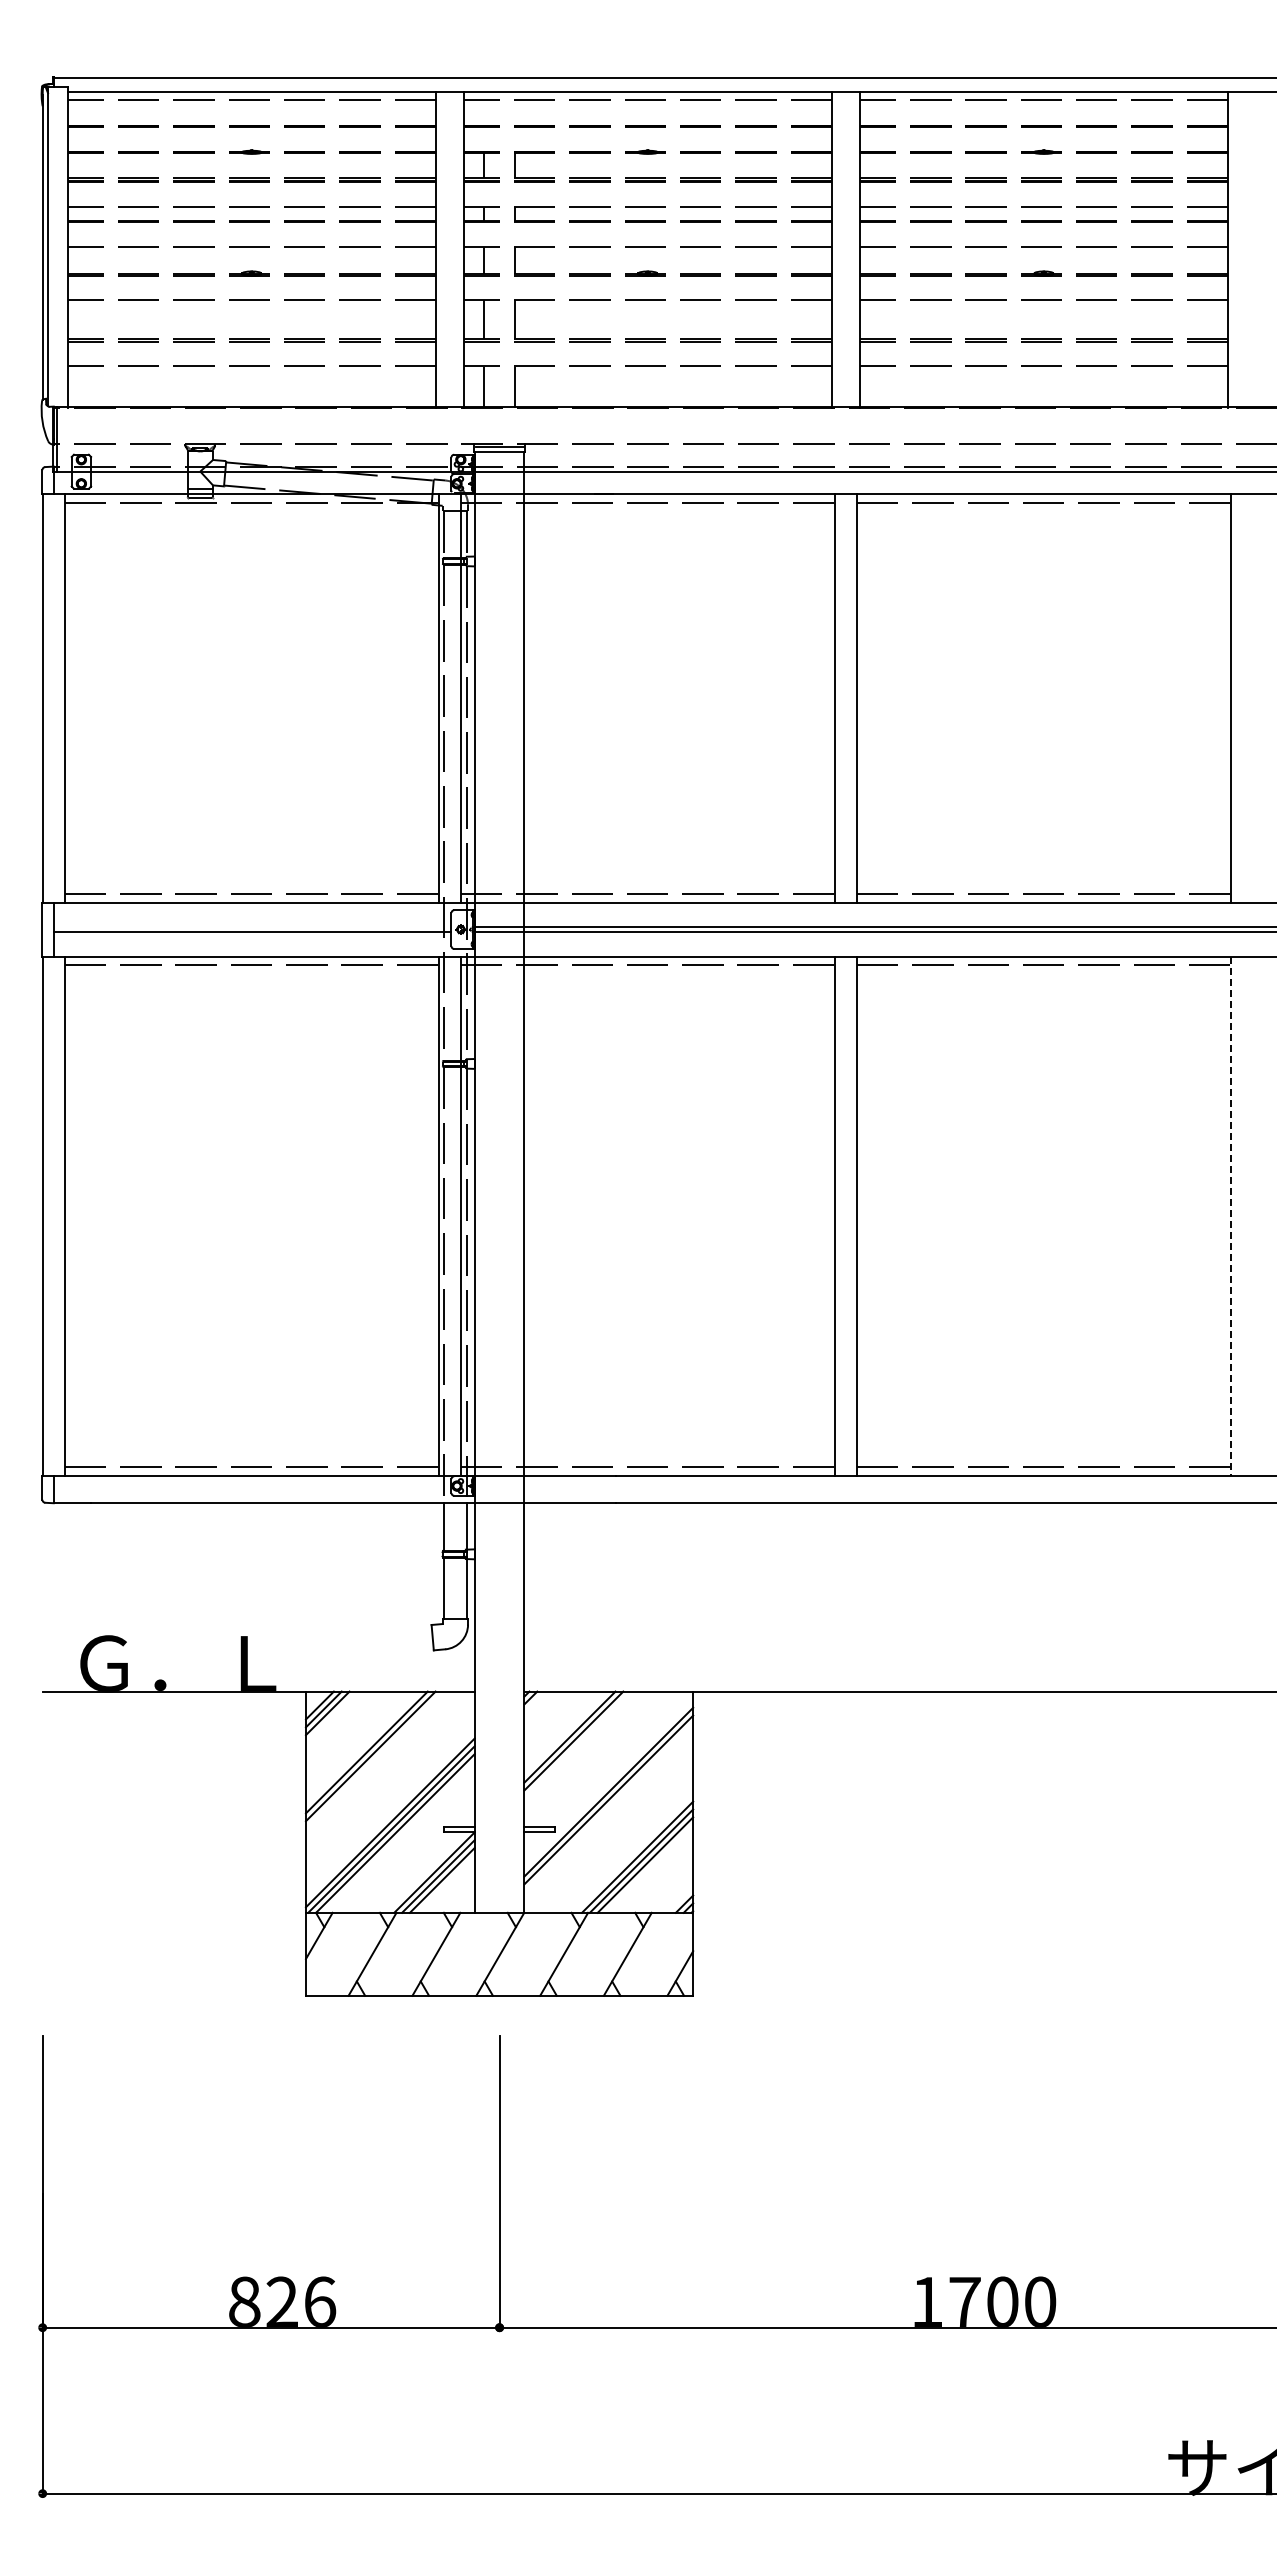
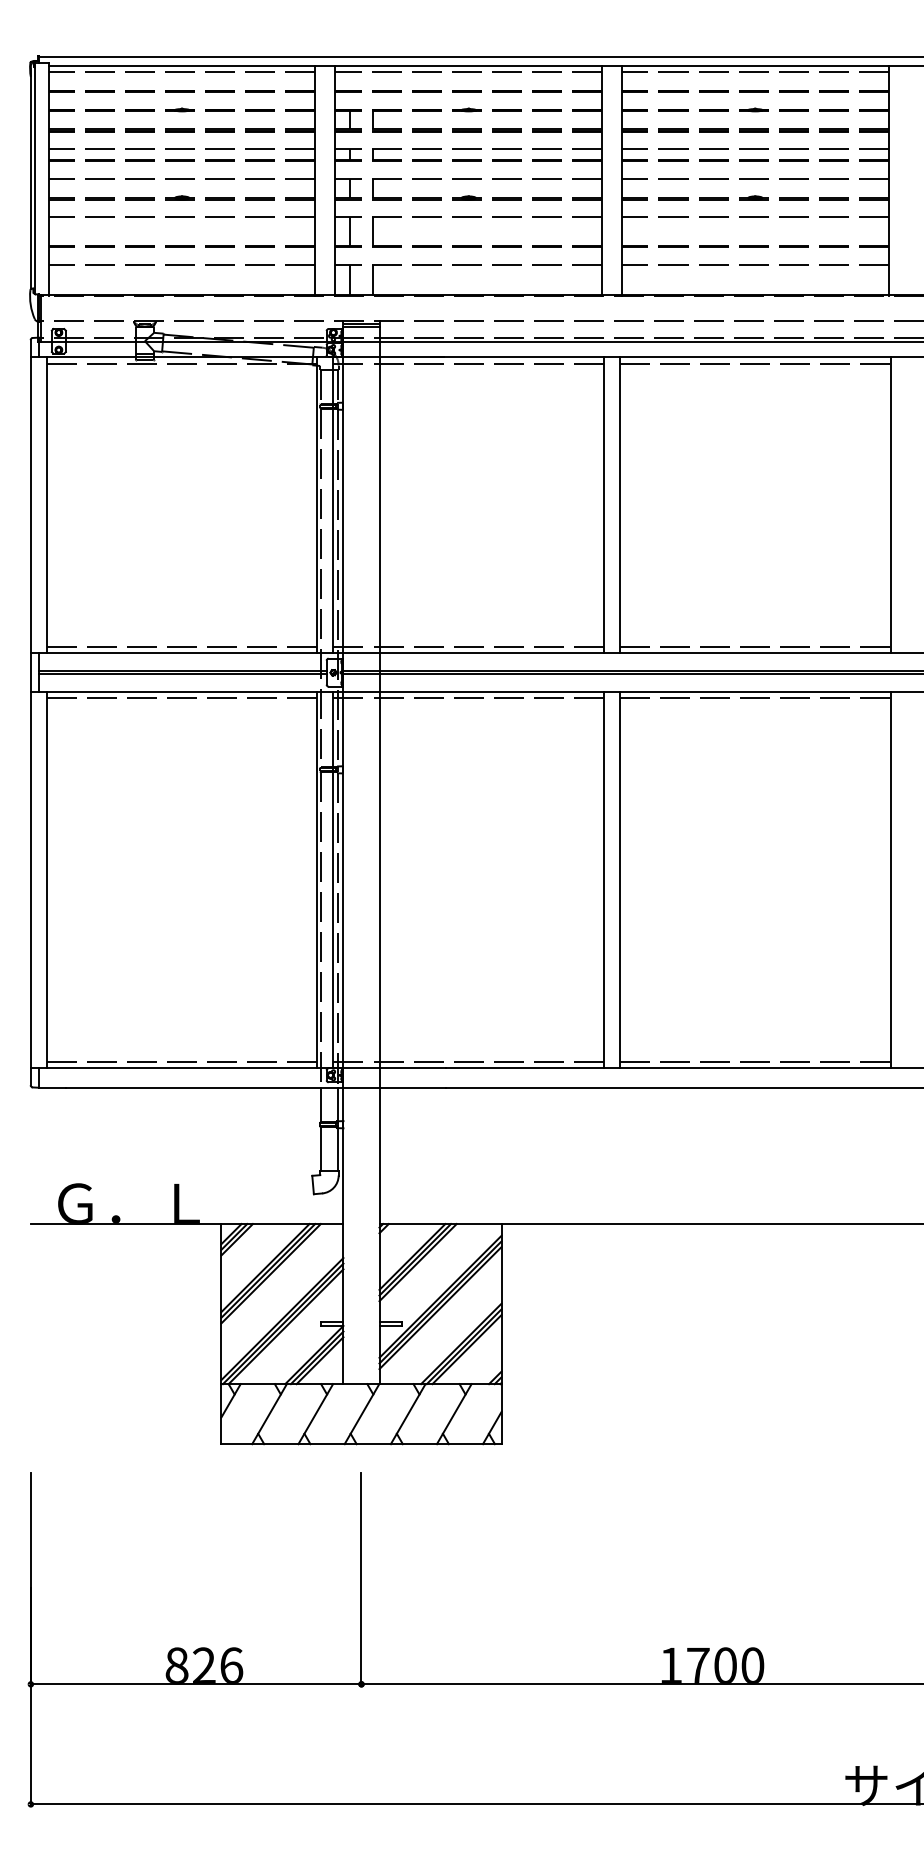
line: (252, 927) -> (182, 671), added
line: (1230, 1216) -> (890, 880), dashed -> solid
line: (577, 1744) -> (417, 1262), added
line: (374, 1759) -> (270, 1273), added
line: (608, 1807) -> (440, 1307), added

